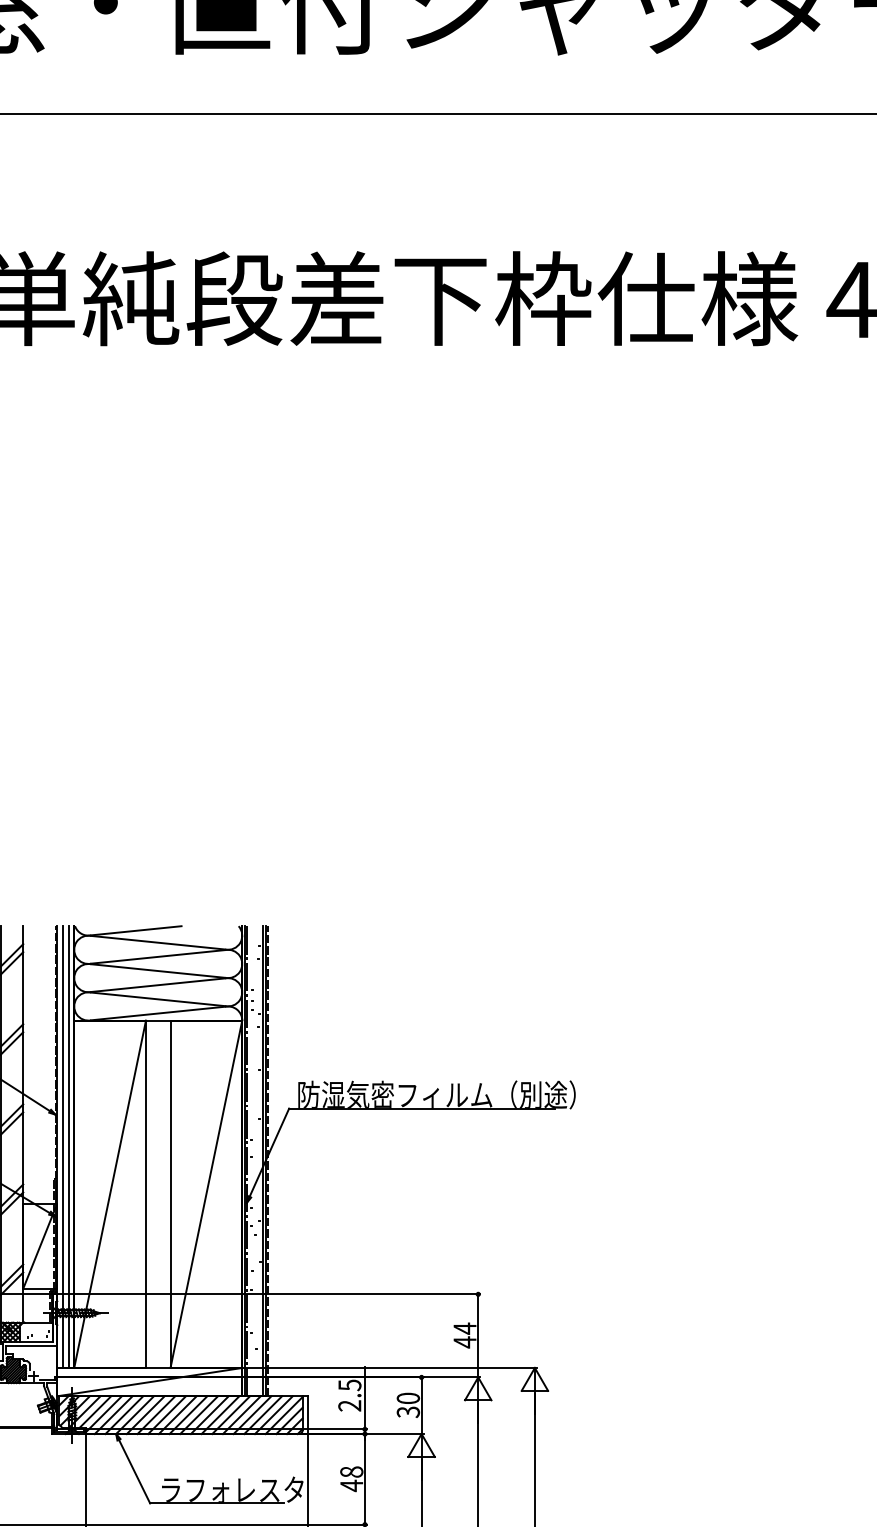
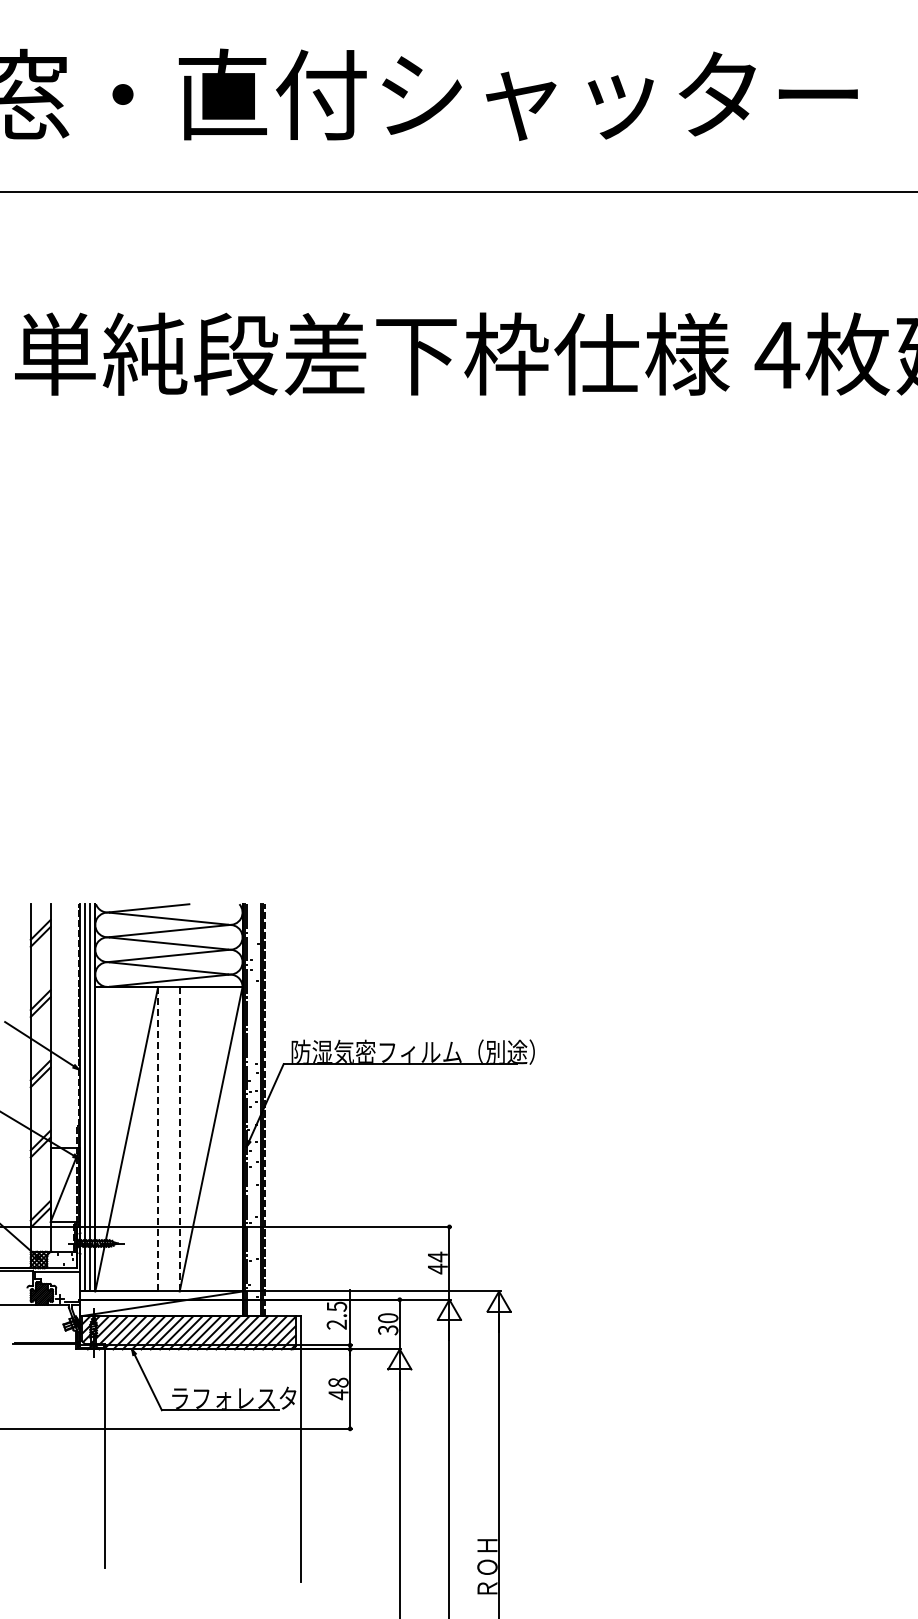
line: (170, 1193) -> (179, 1138), solid -> dashed
line: (146, 1194) -> (158, 1139), solid -> dashed

